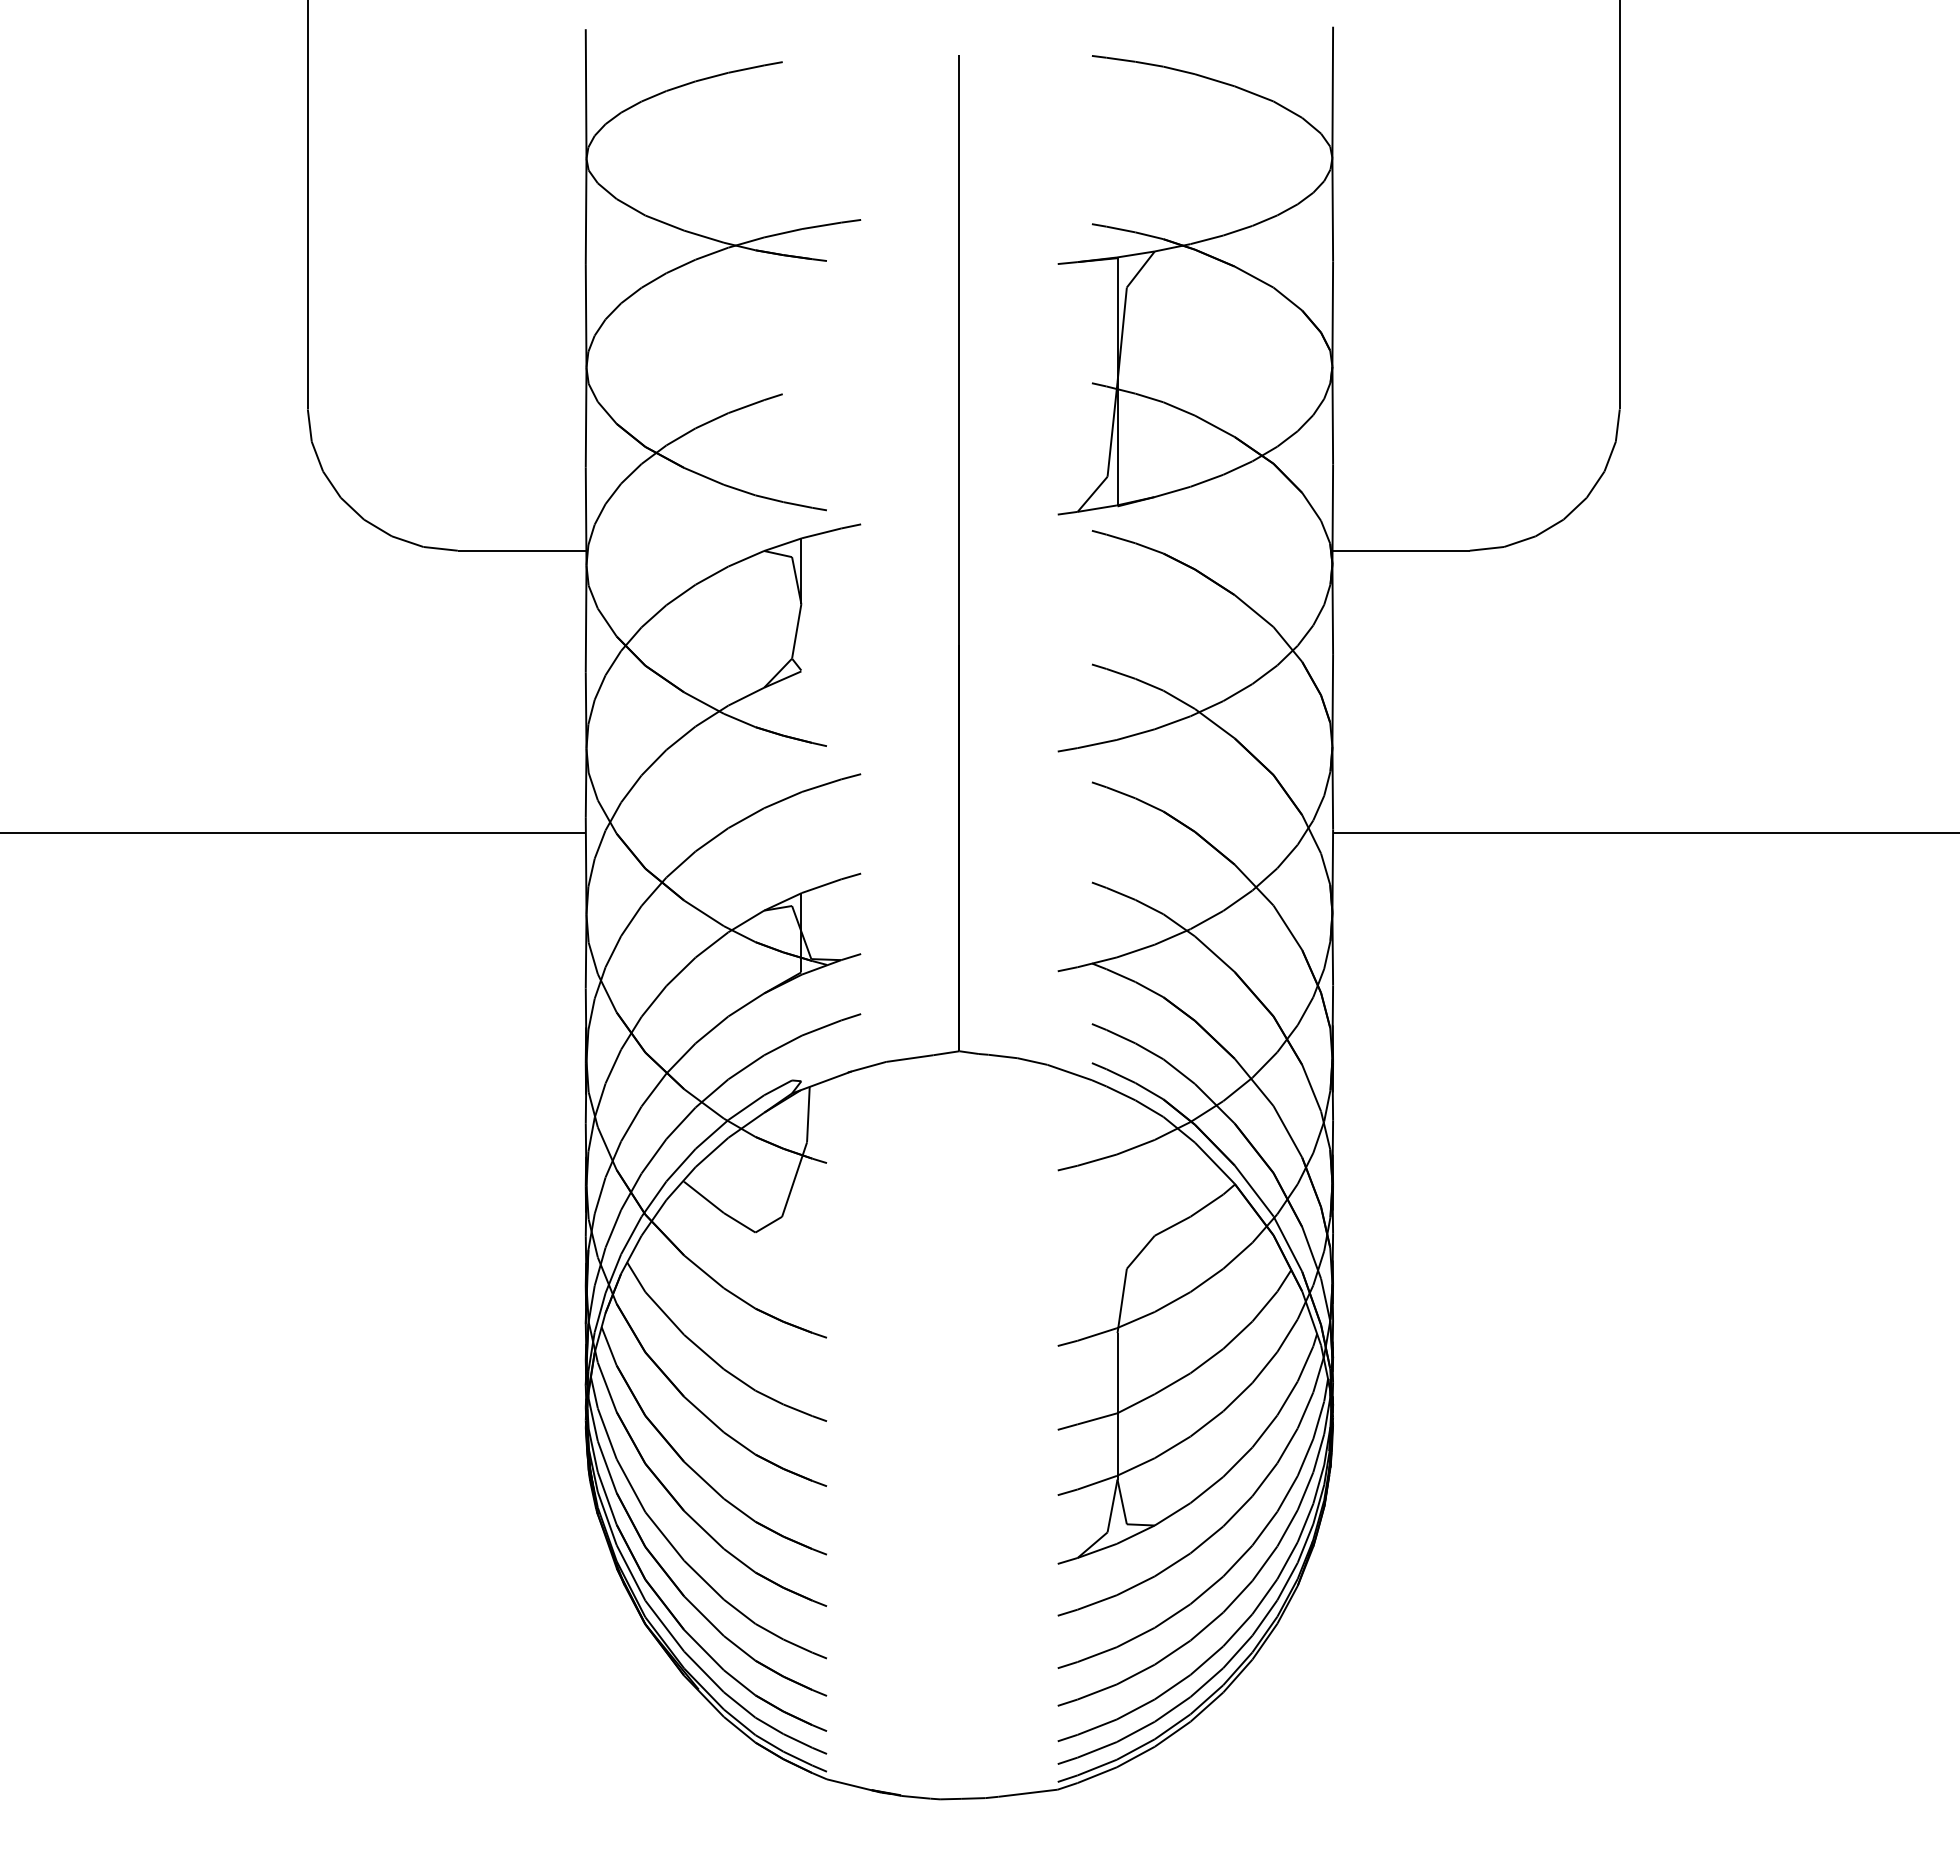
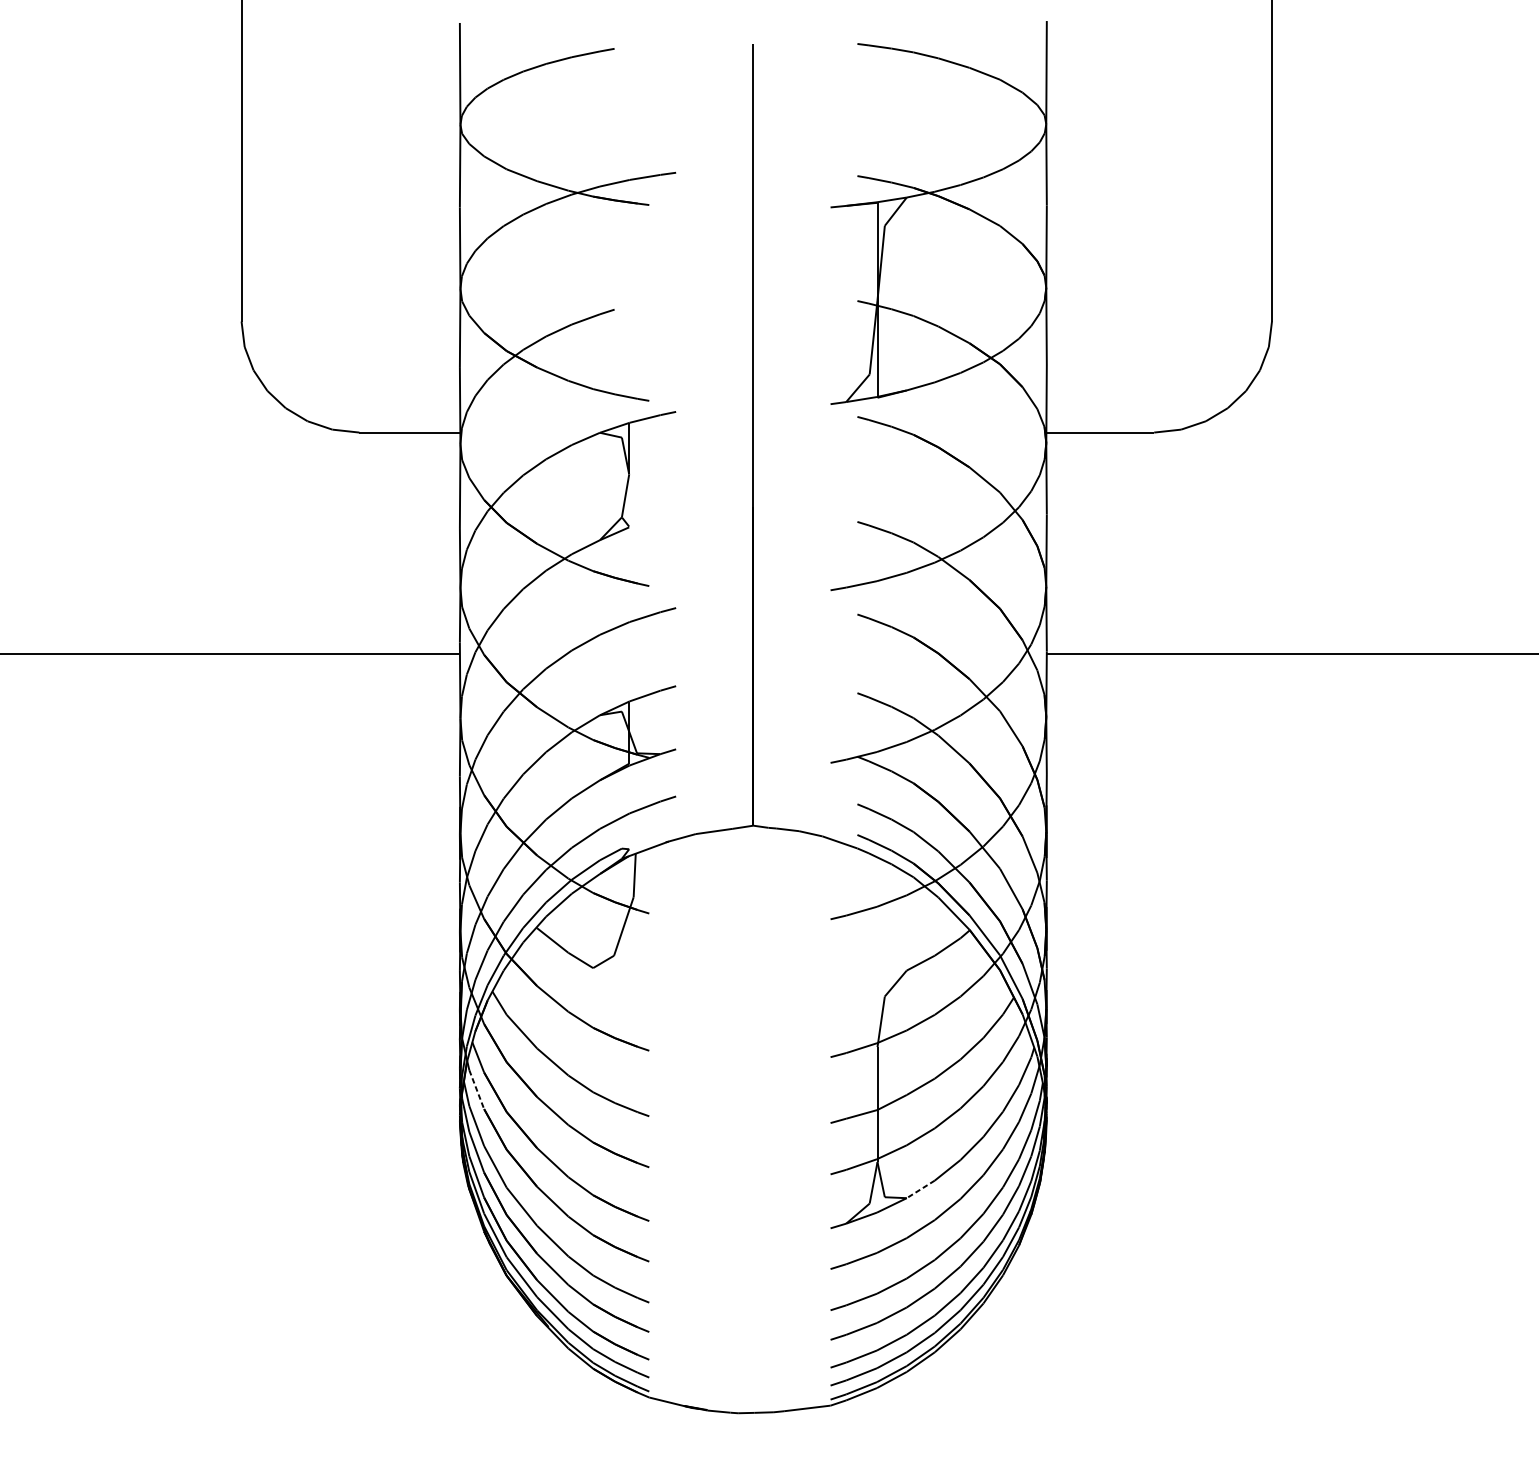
line: (607, 1387) -> (476, 1089), solid -> dashed
line: (1172, 1514) -> (920, 1189), solid -> dashed

